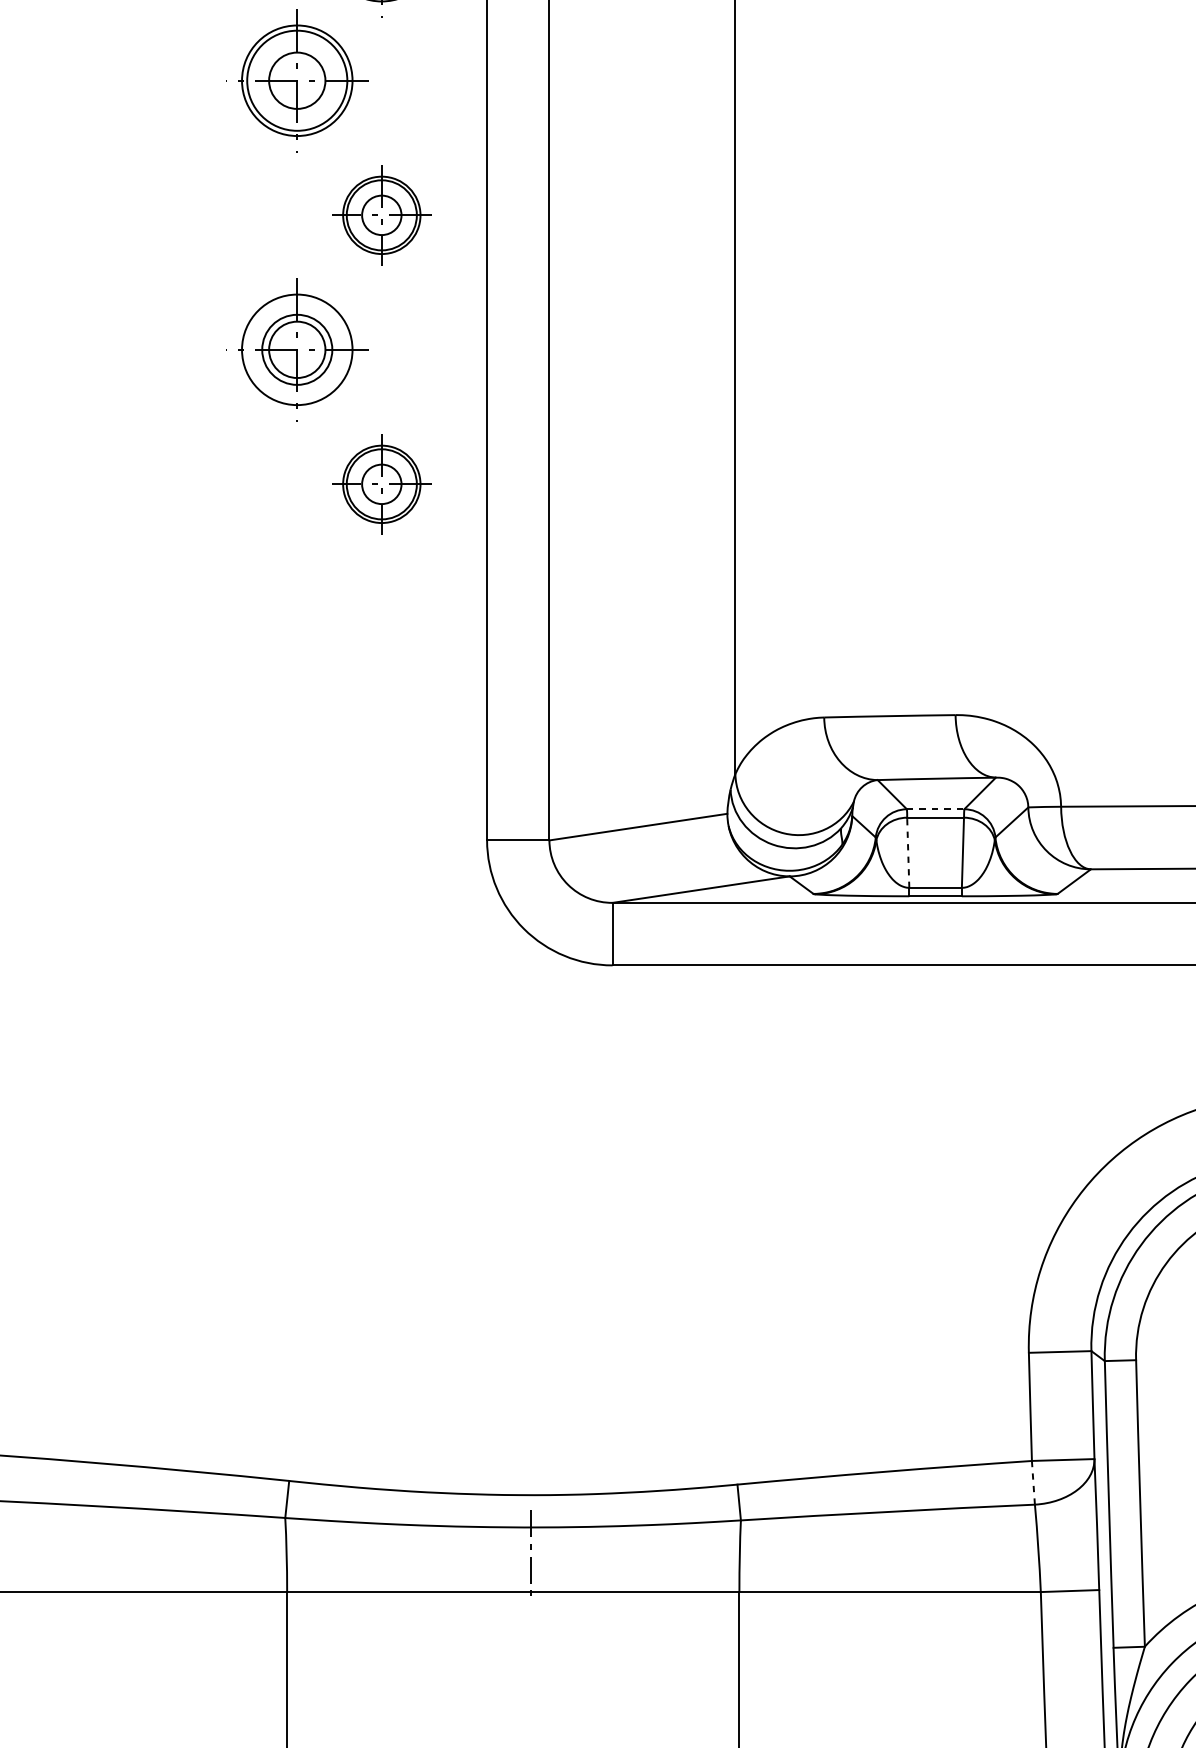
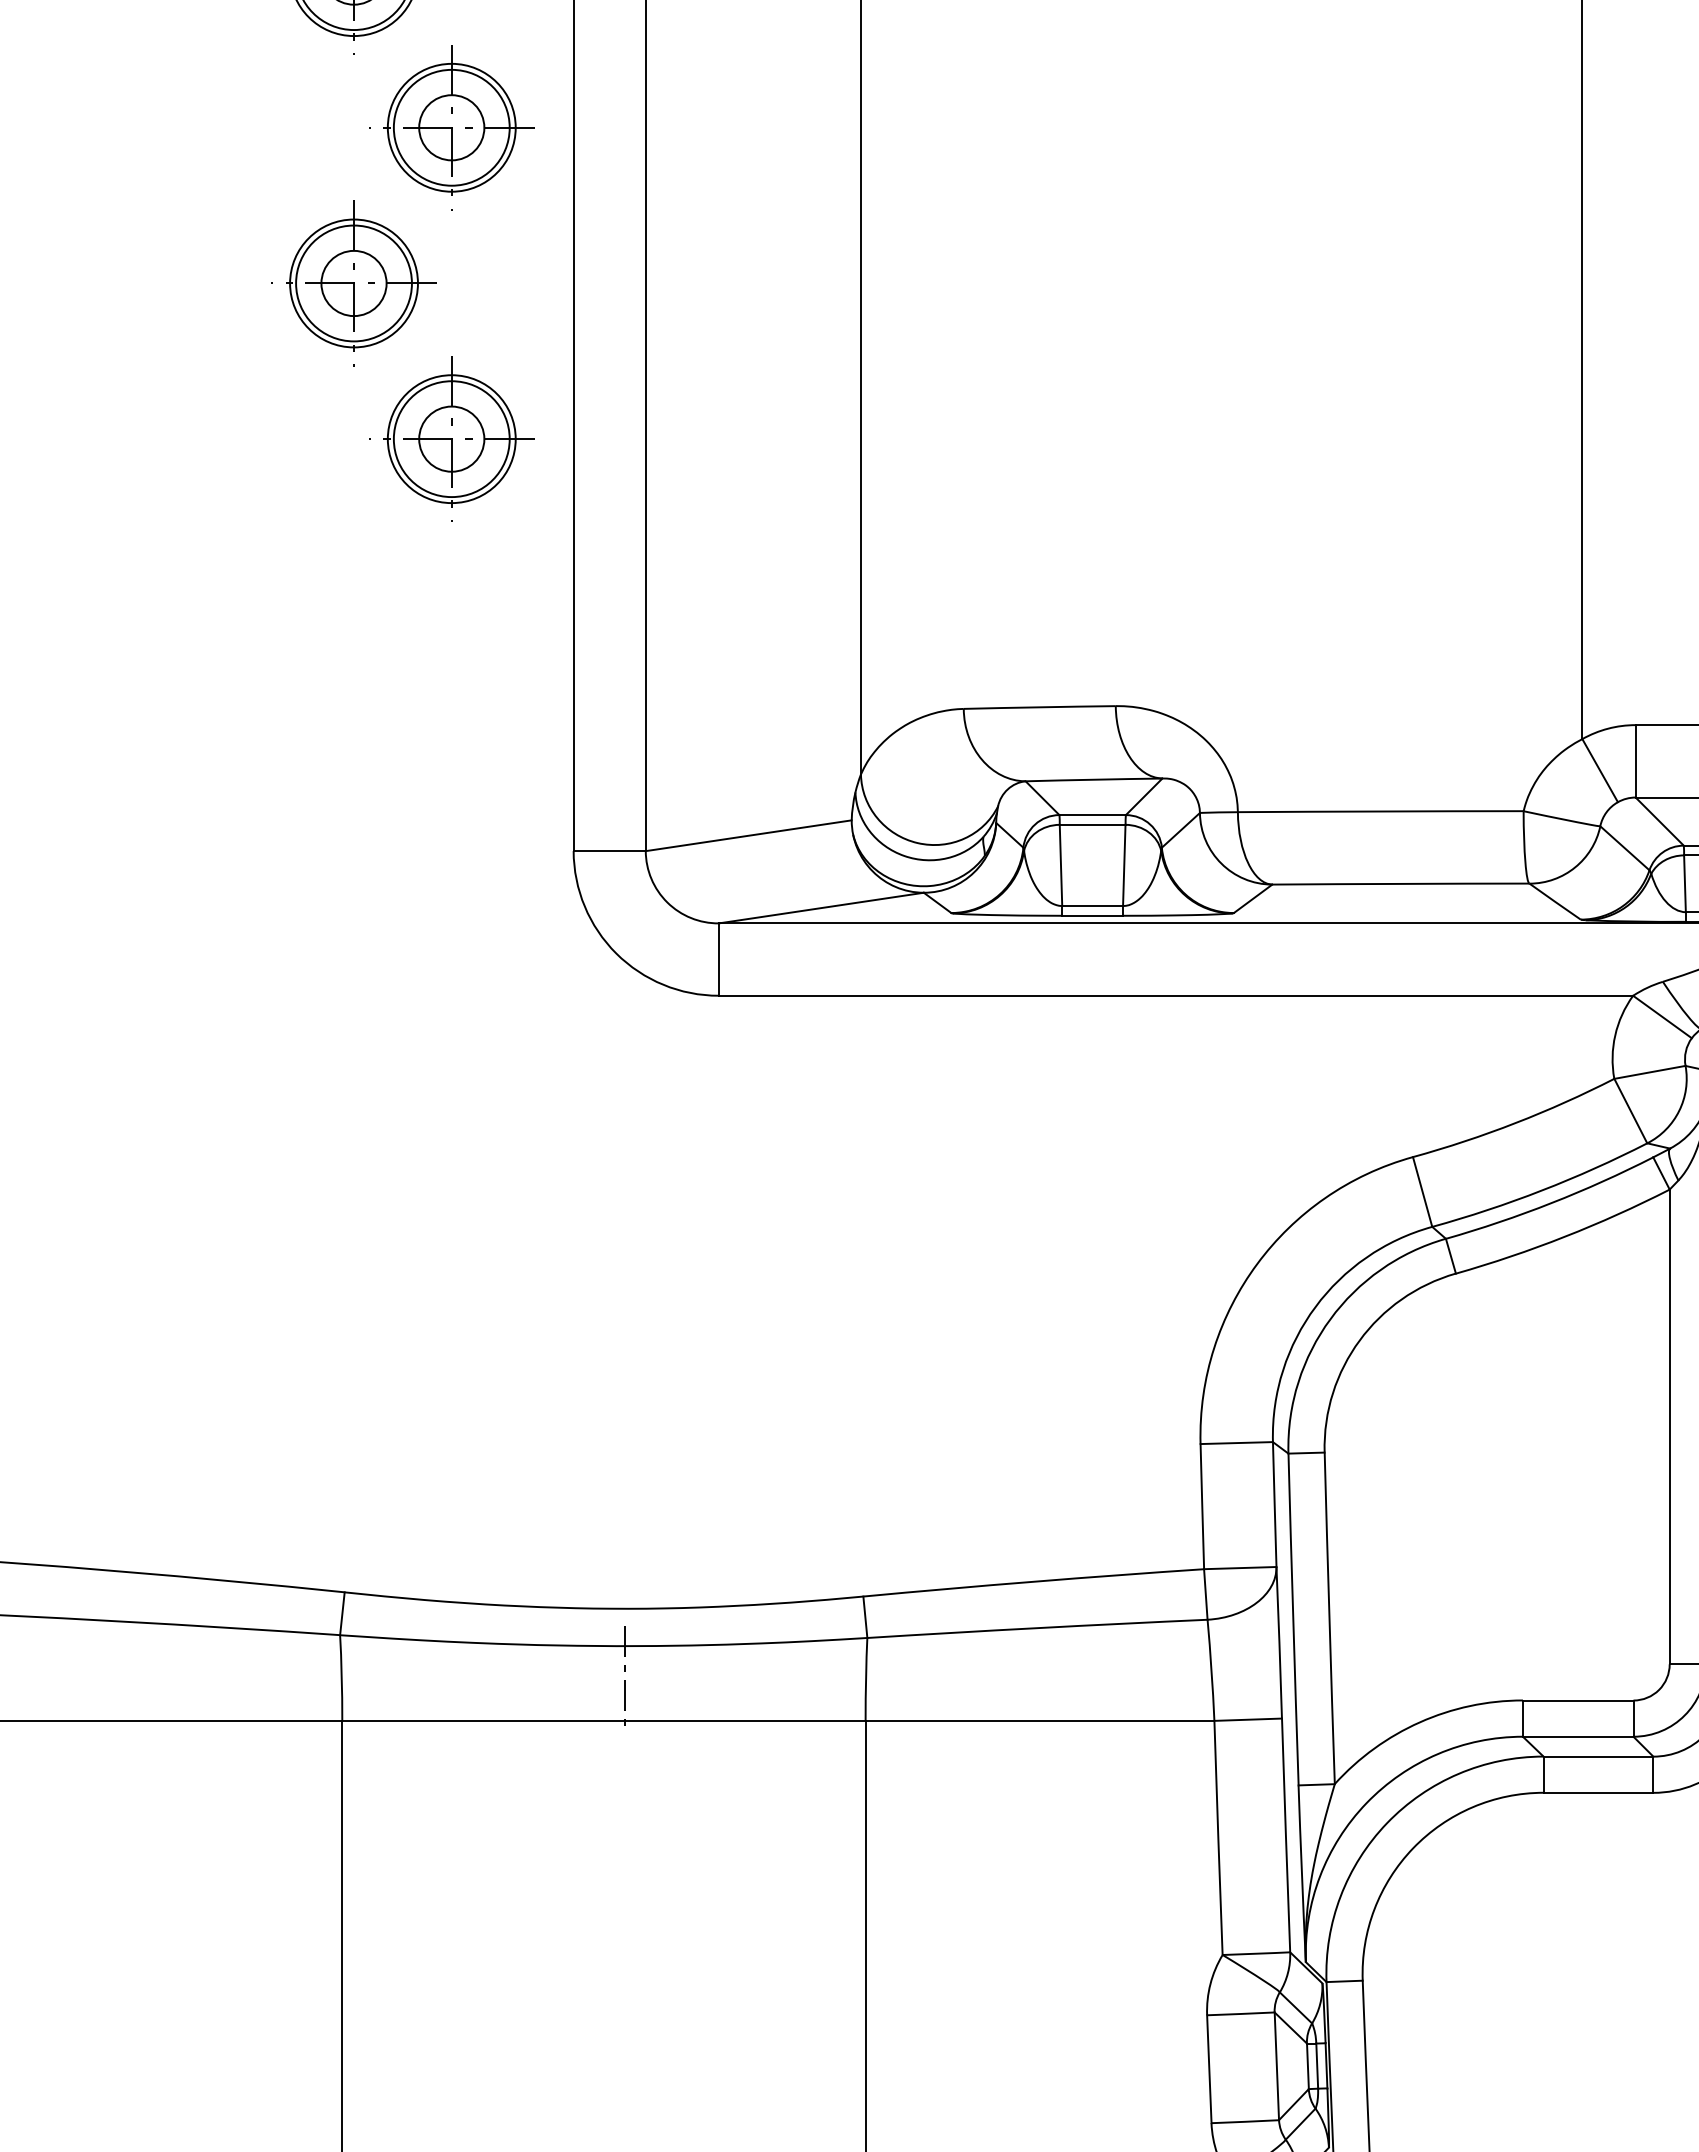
part: (381, 215) -> (451, 127), size x1.43
circle: (296, 349) -> (353, 283), size x1.43
part: (381, 483) -> (451, 438), size x1.43
line: (936, 809) -> (1093, 815), dashed -> solid
line: (907, 852) -> (1060, 865), dashed -> solid
line: (1033, 1481) -> (1205, 1593), dashed -> solid

